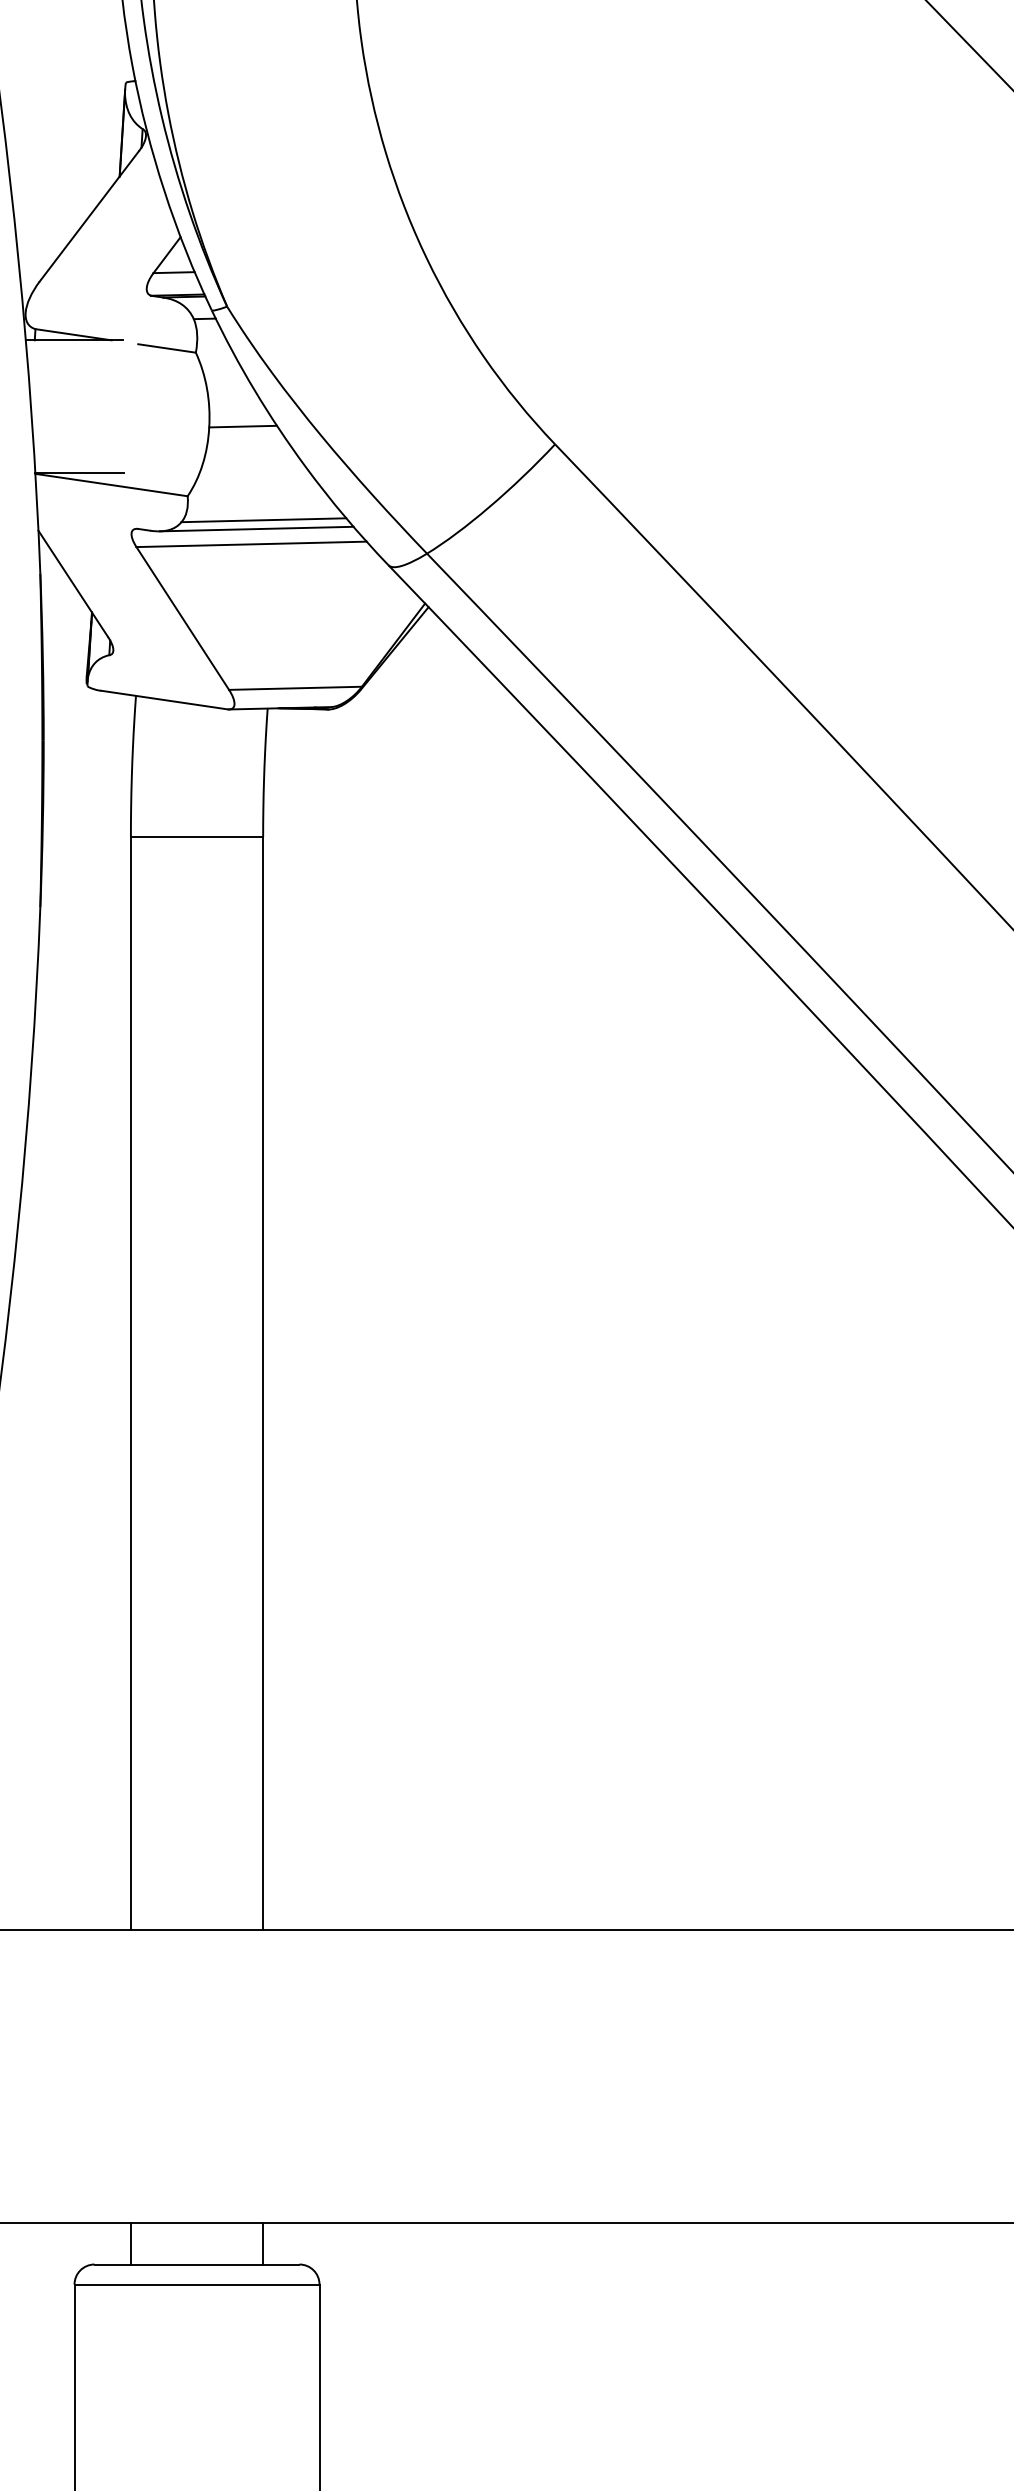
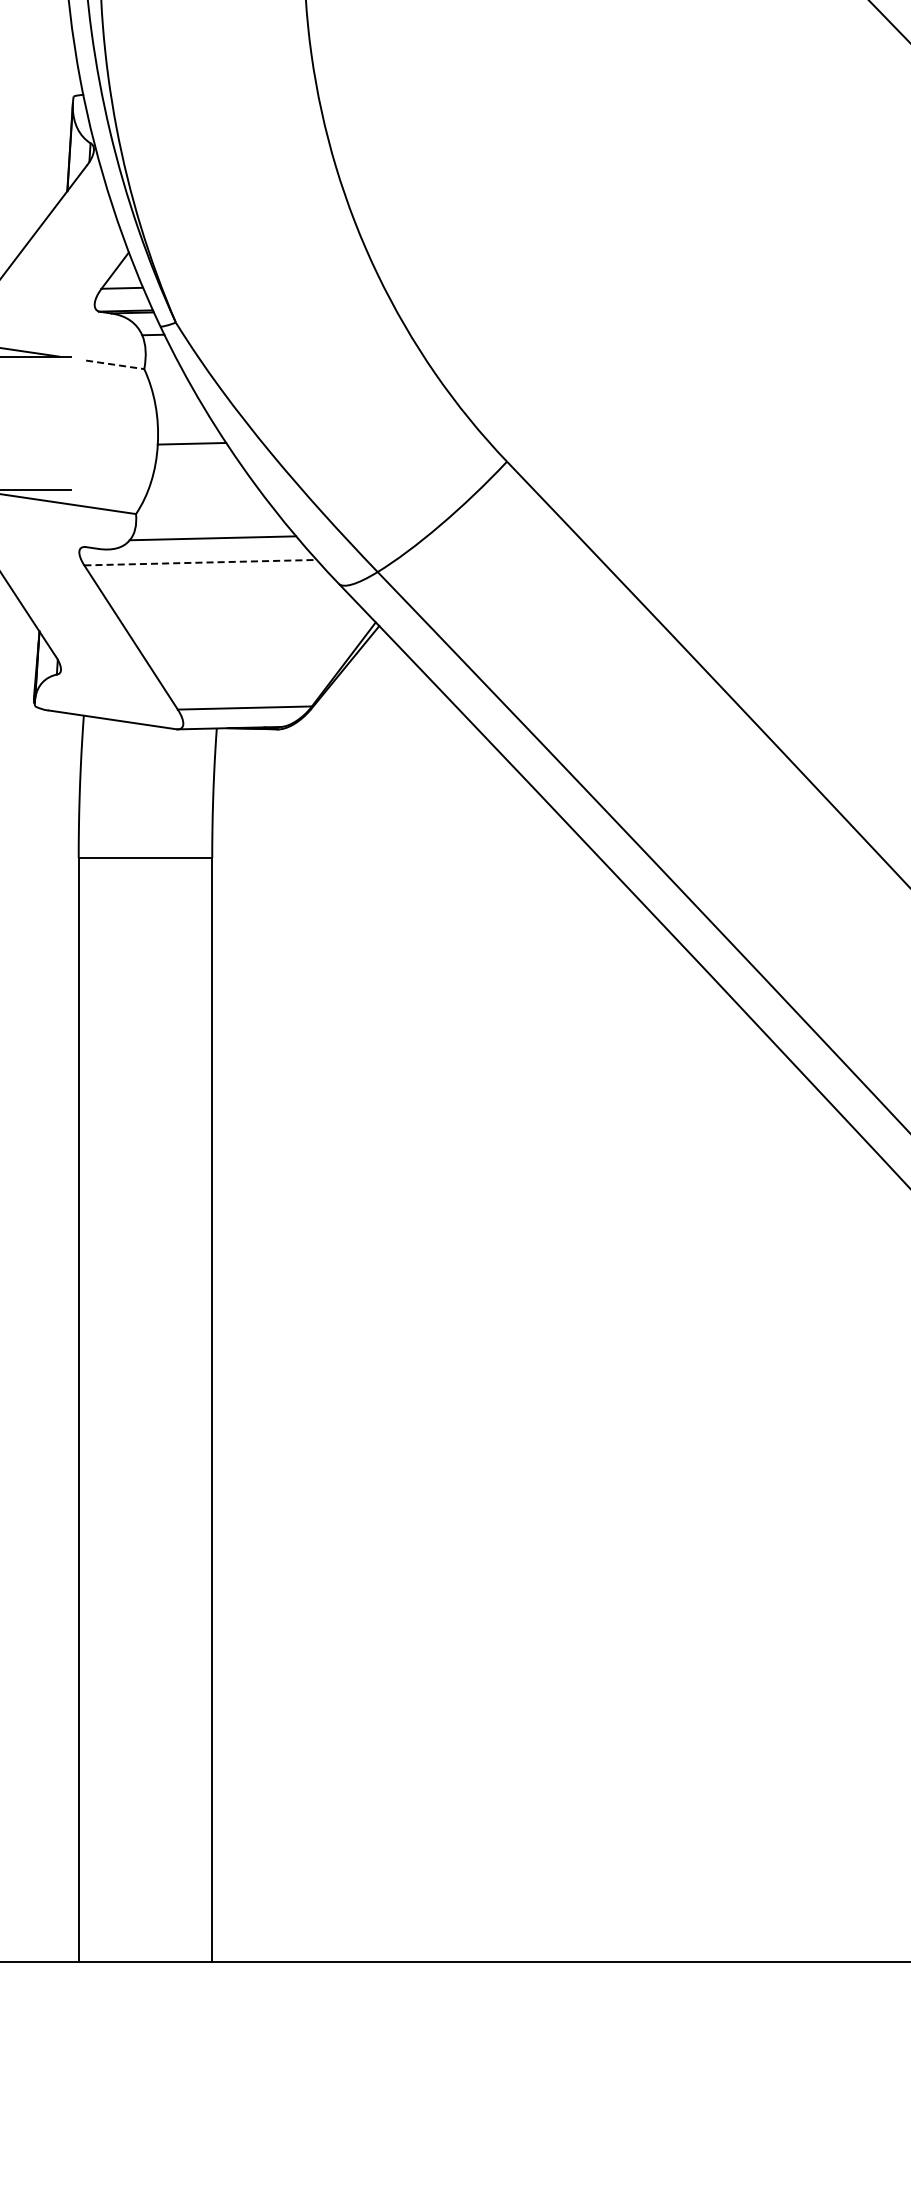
line: (167, 348) -> (115, 364), solid -> dashed
line: (256, 528) -> (205, 546), removed
line: (252, 544) -> (201, 562), solid -> dashed

